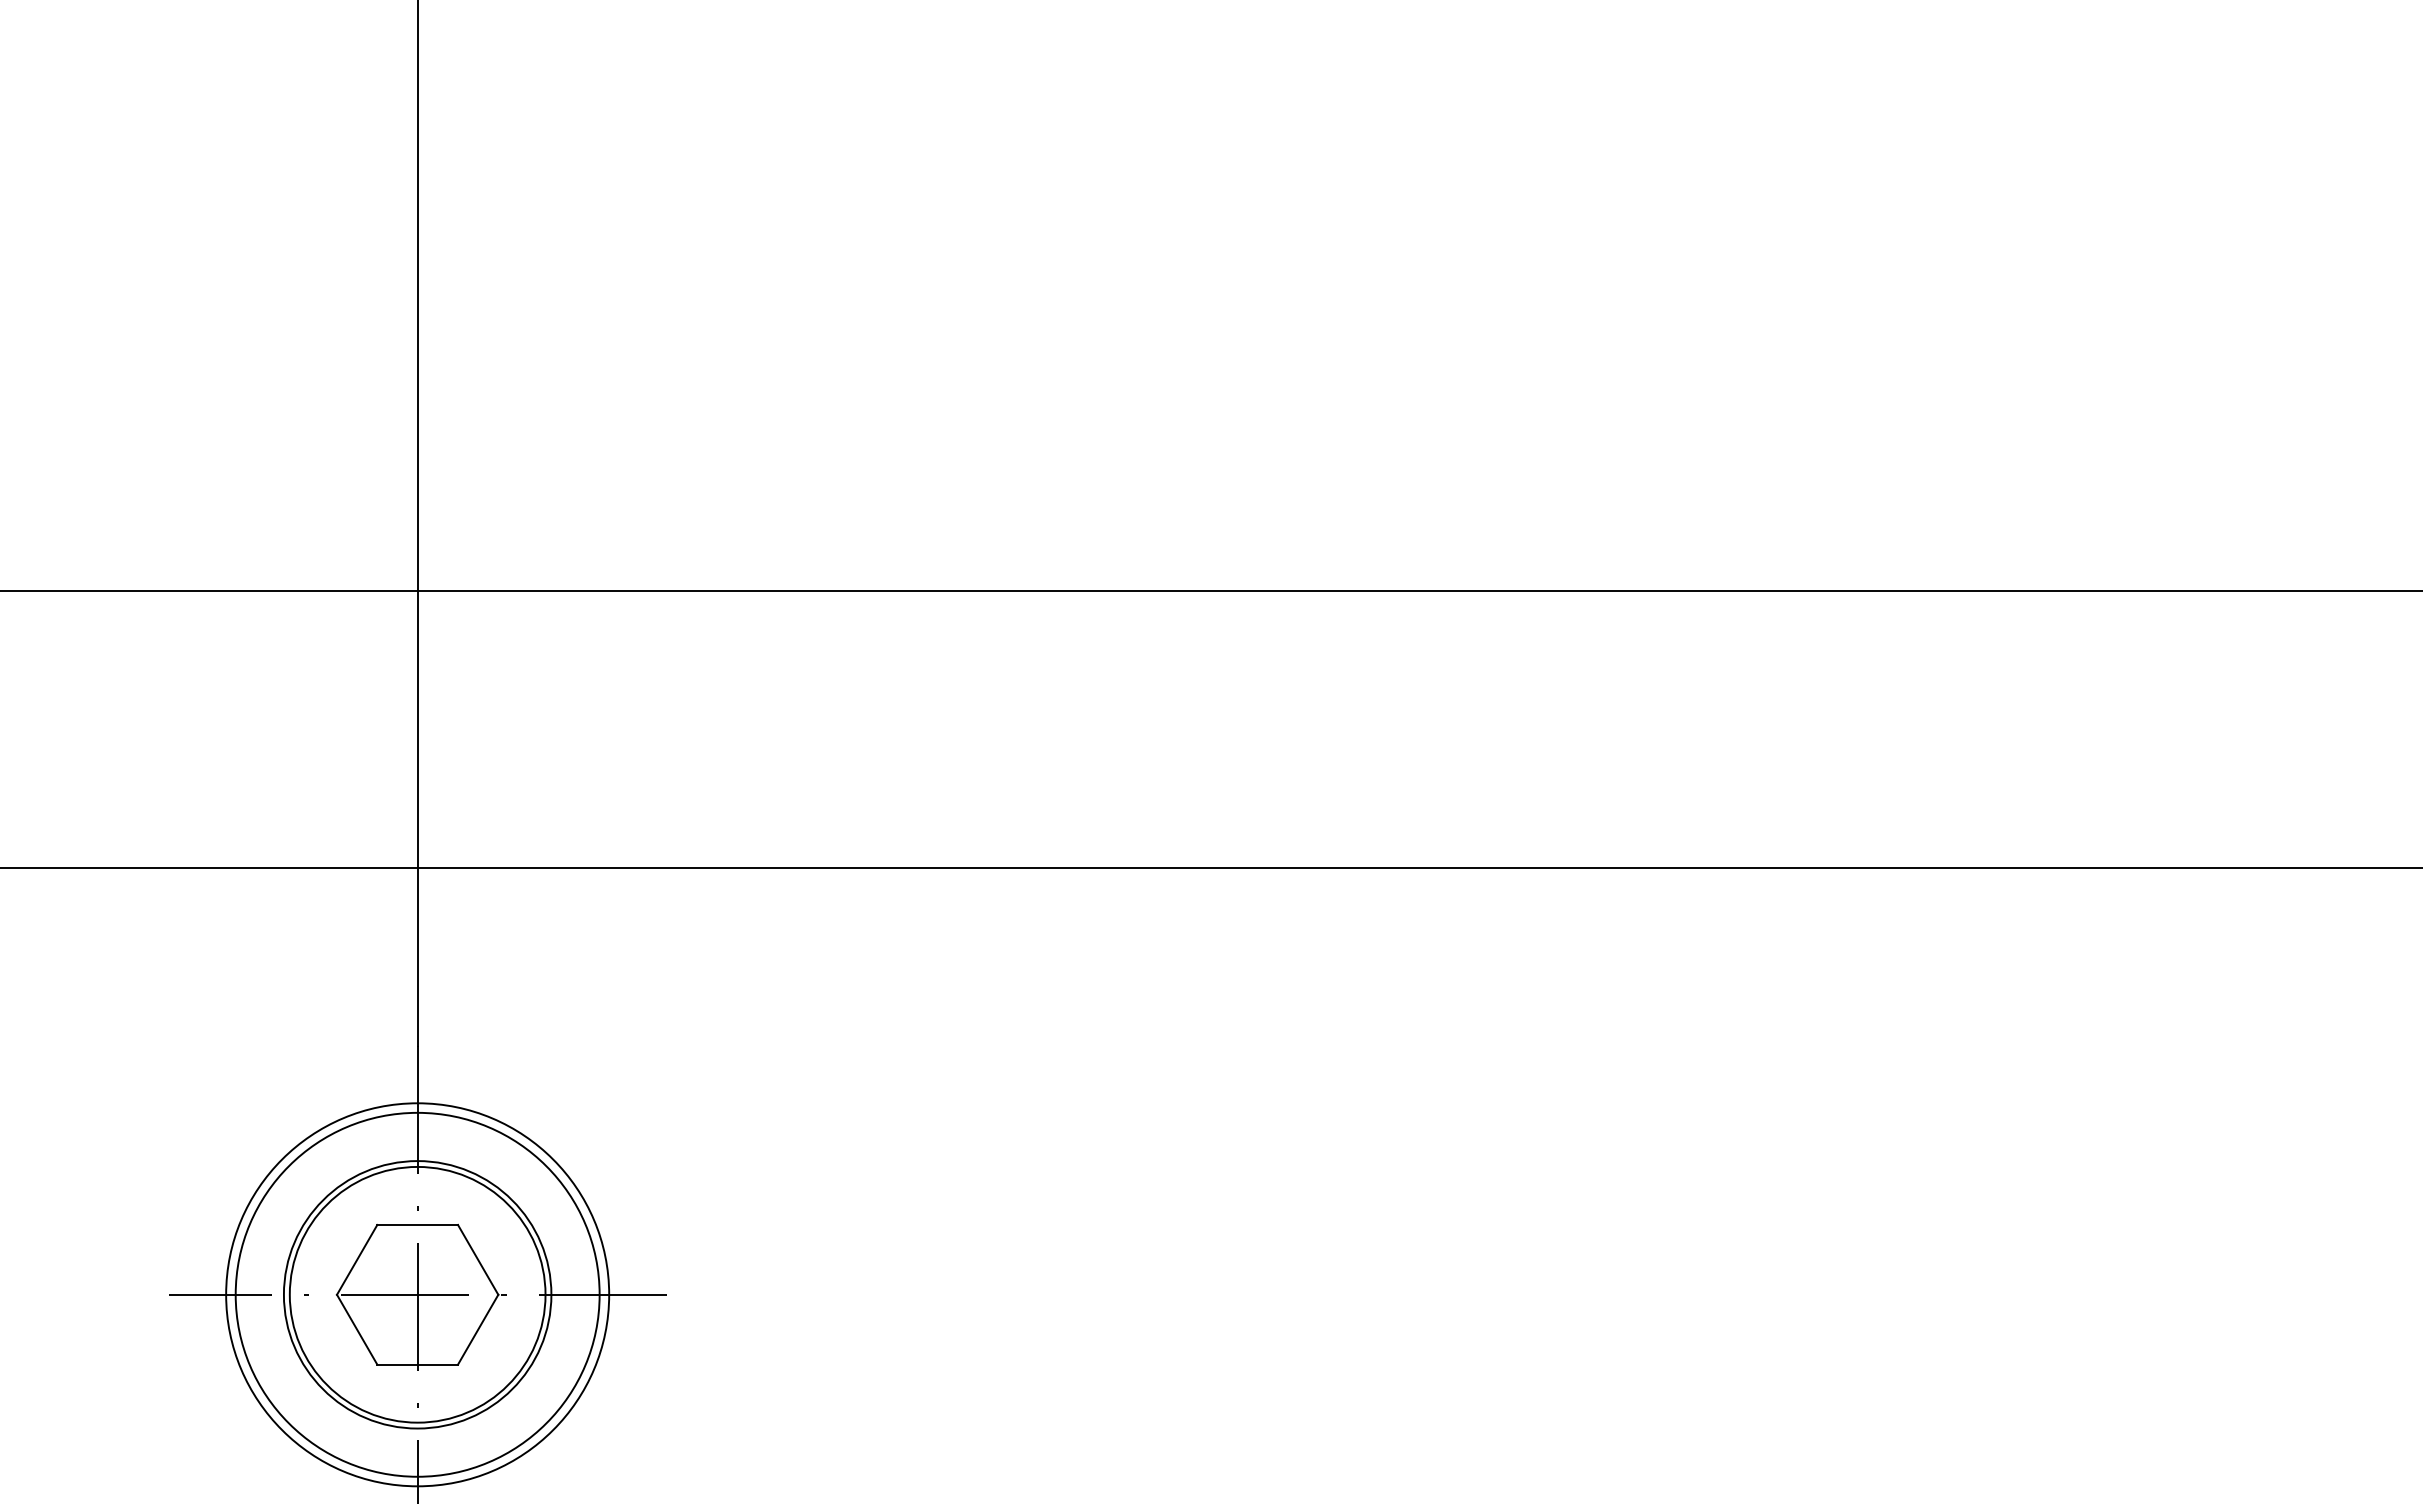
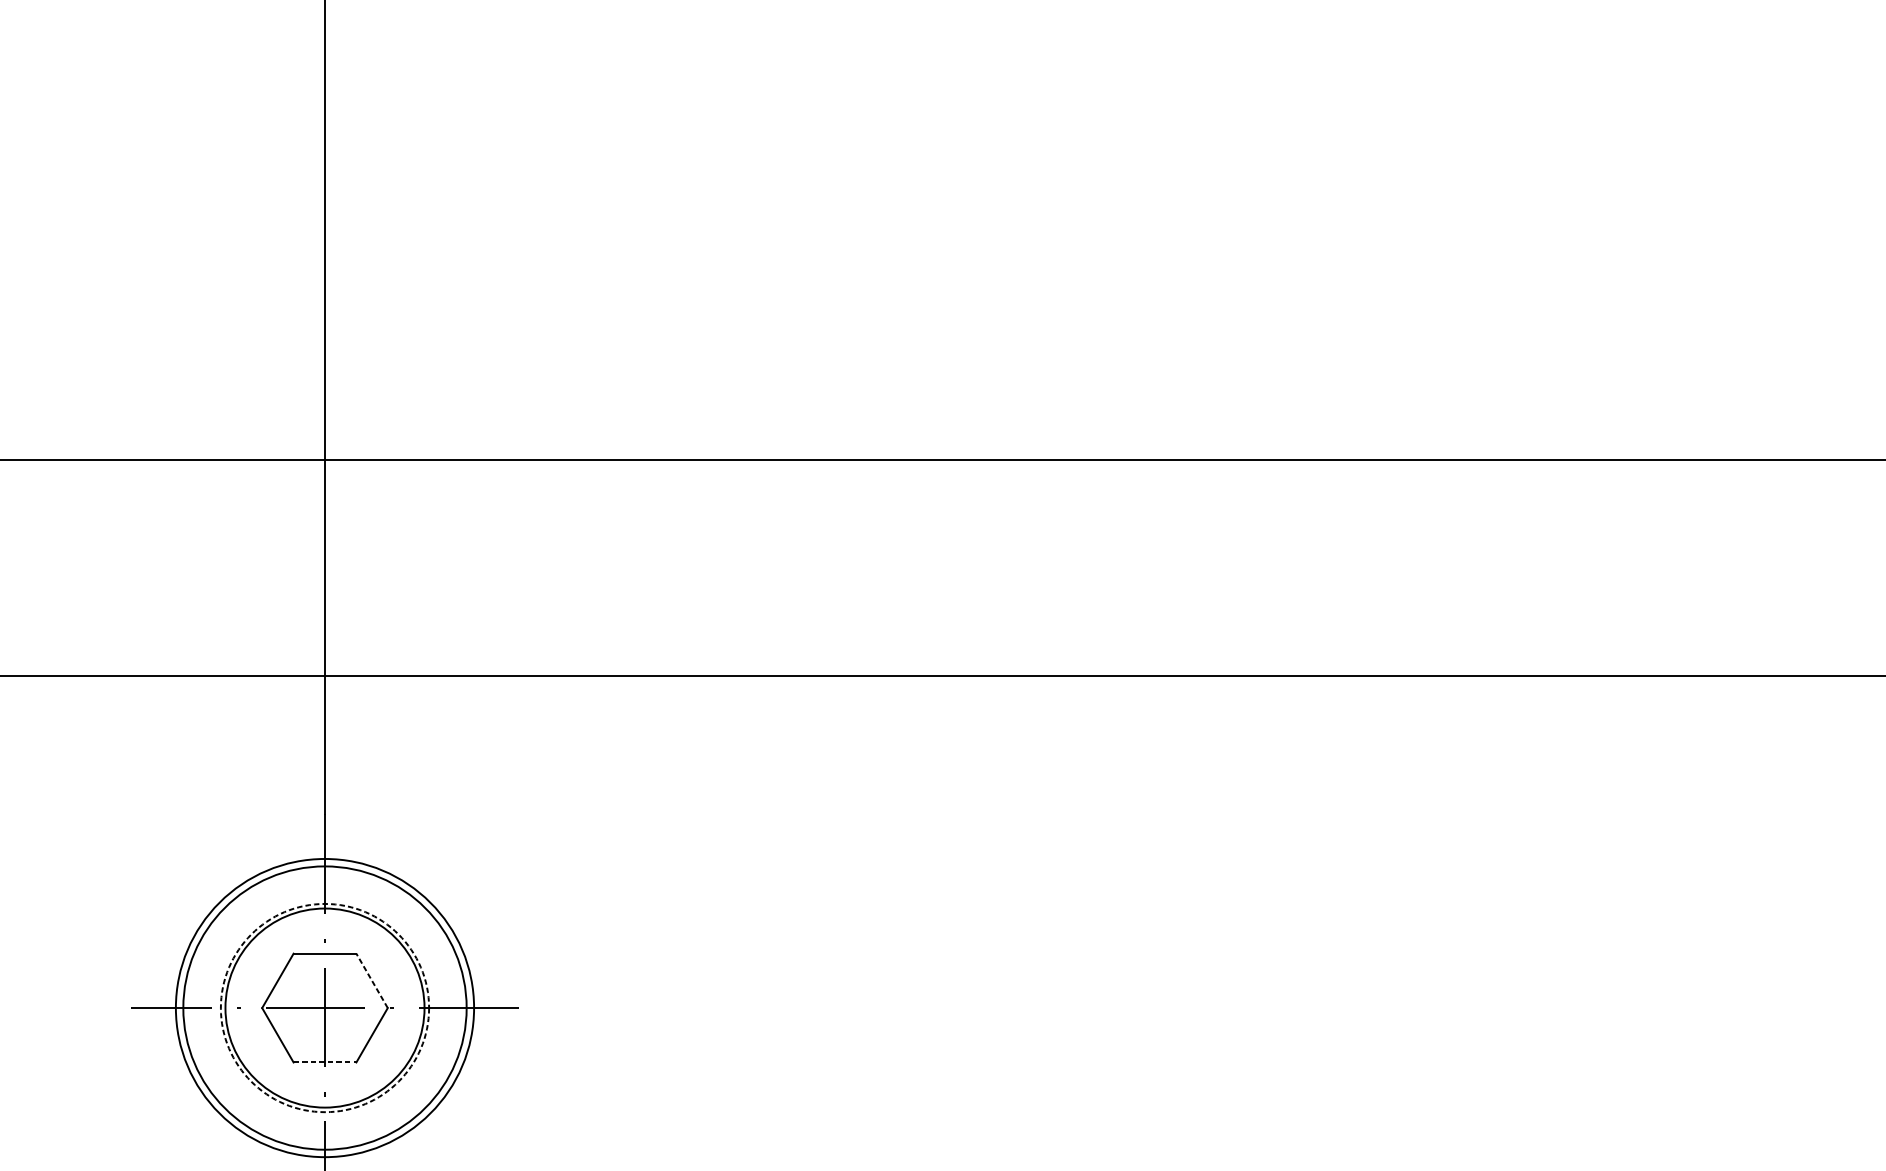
line: (477, 1259) -> (371, 980), solid -> dashed
circle: (417, 1294) -> (324, 1007), solid -> dashed
line: (418, 1364) -> (325, 1062), solid -> dashed

